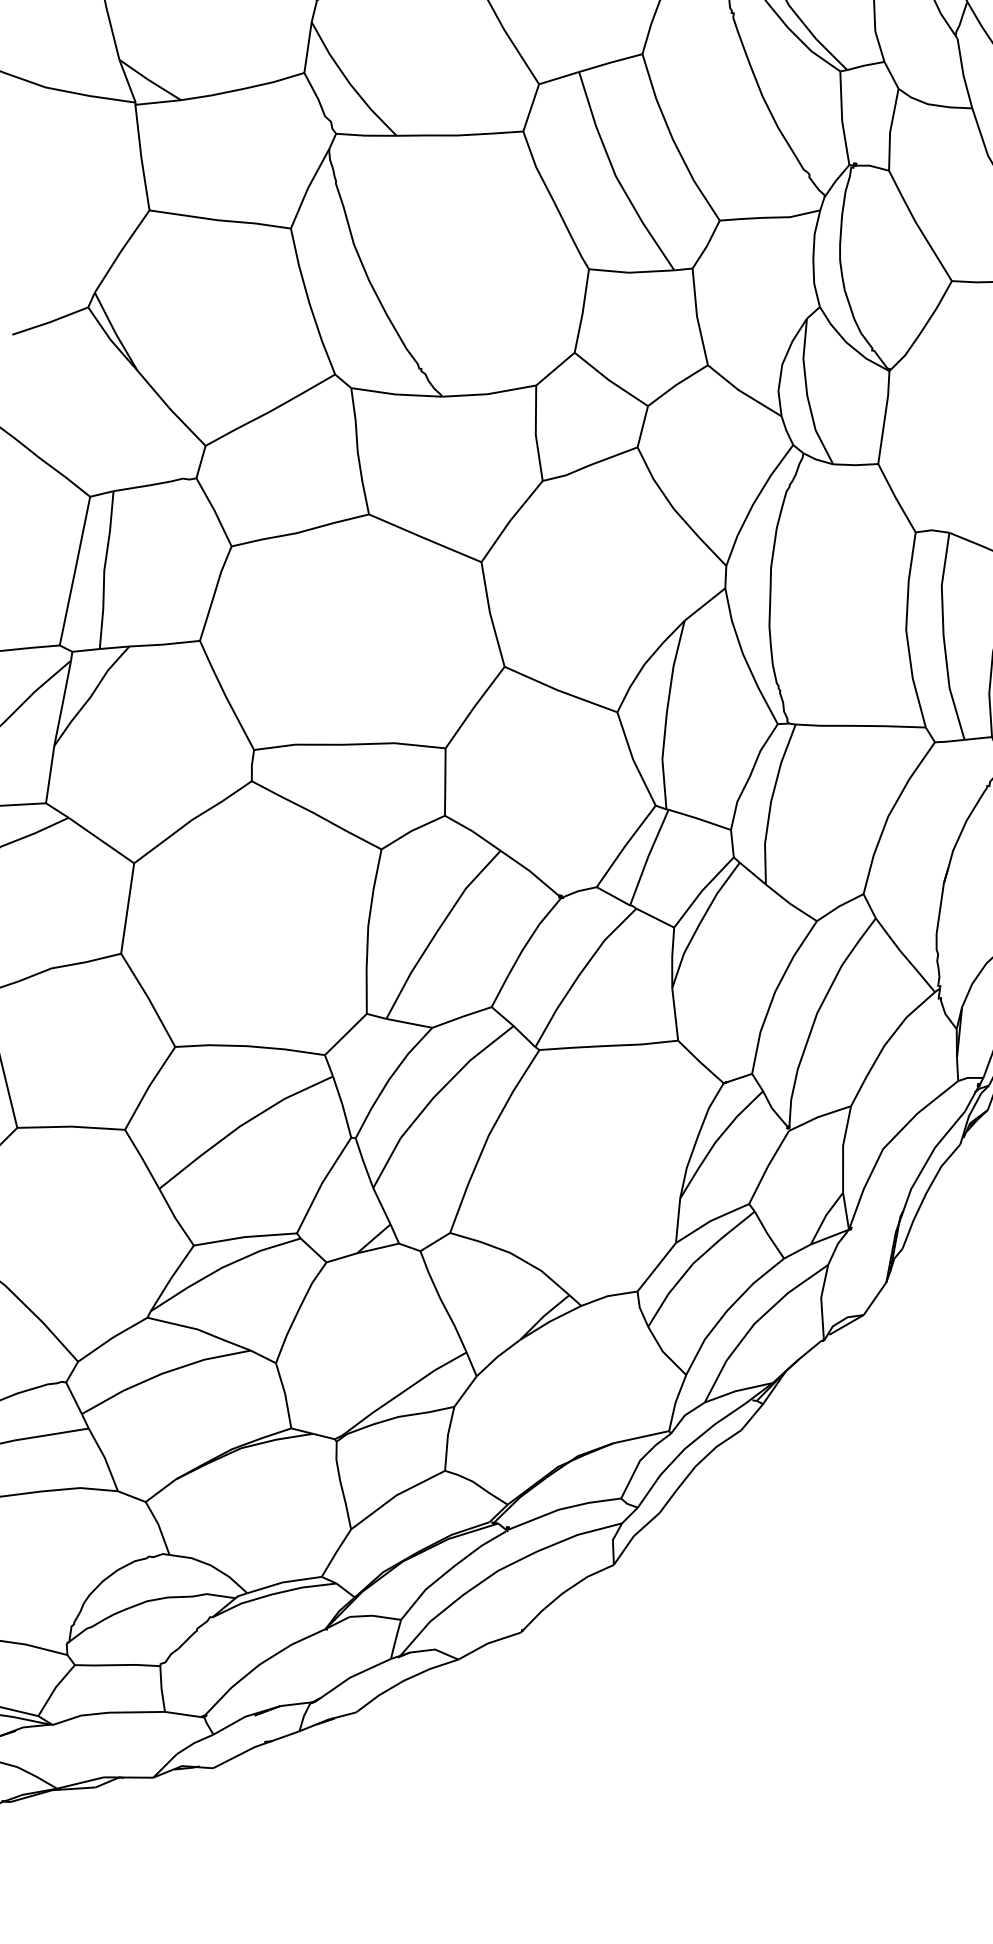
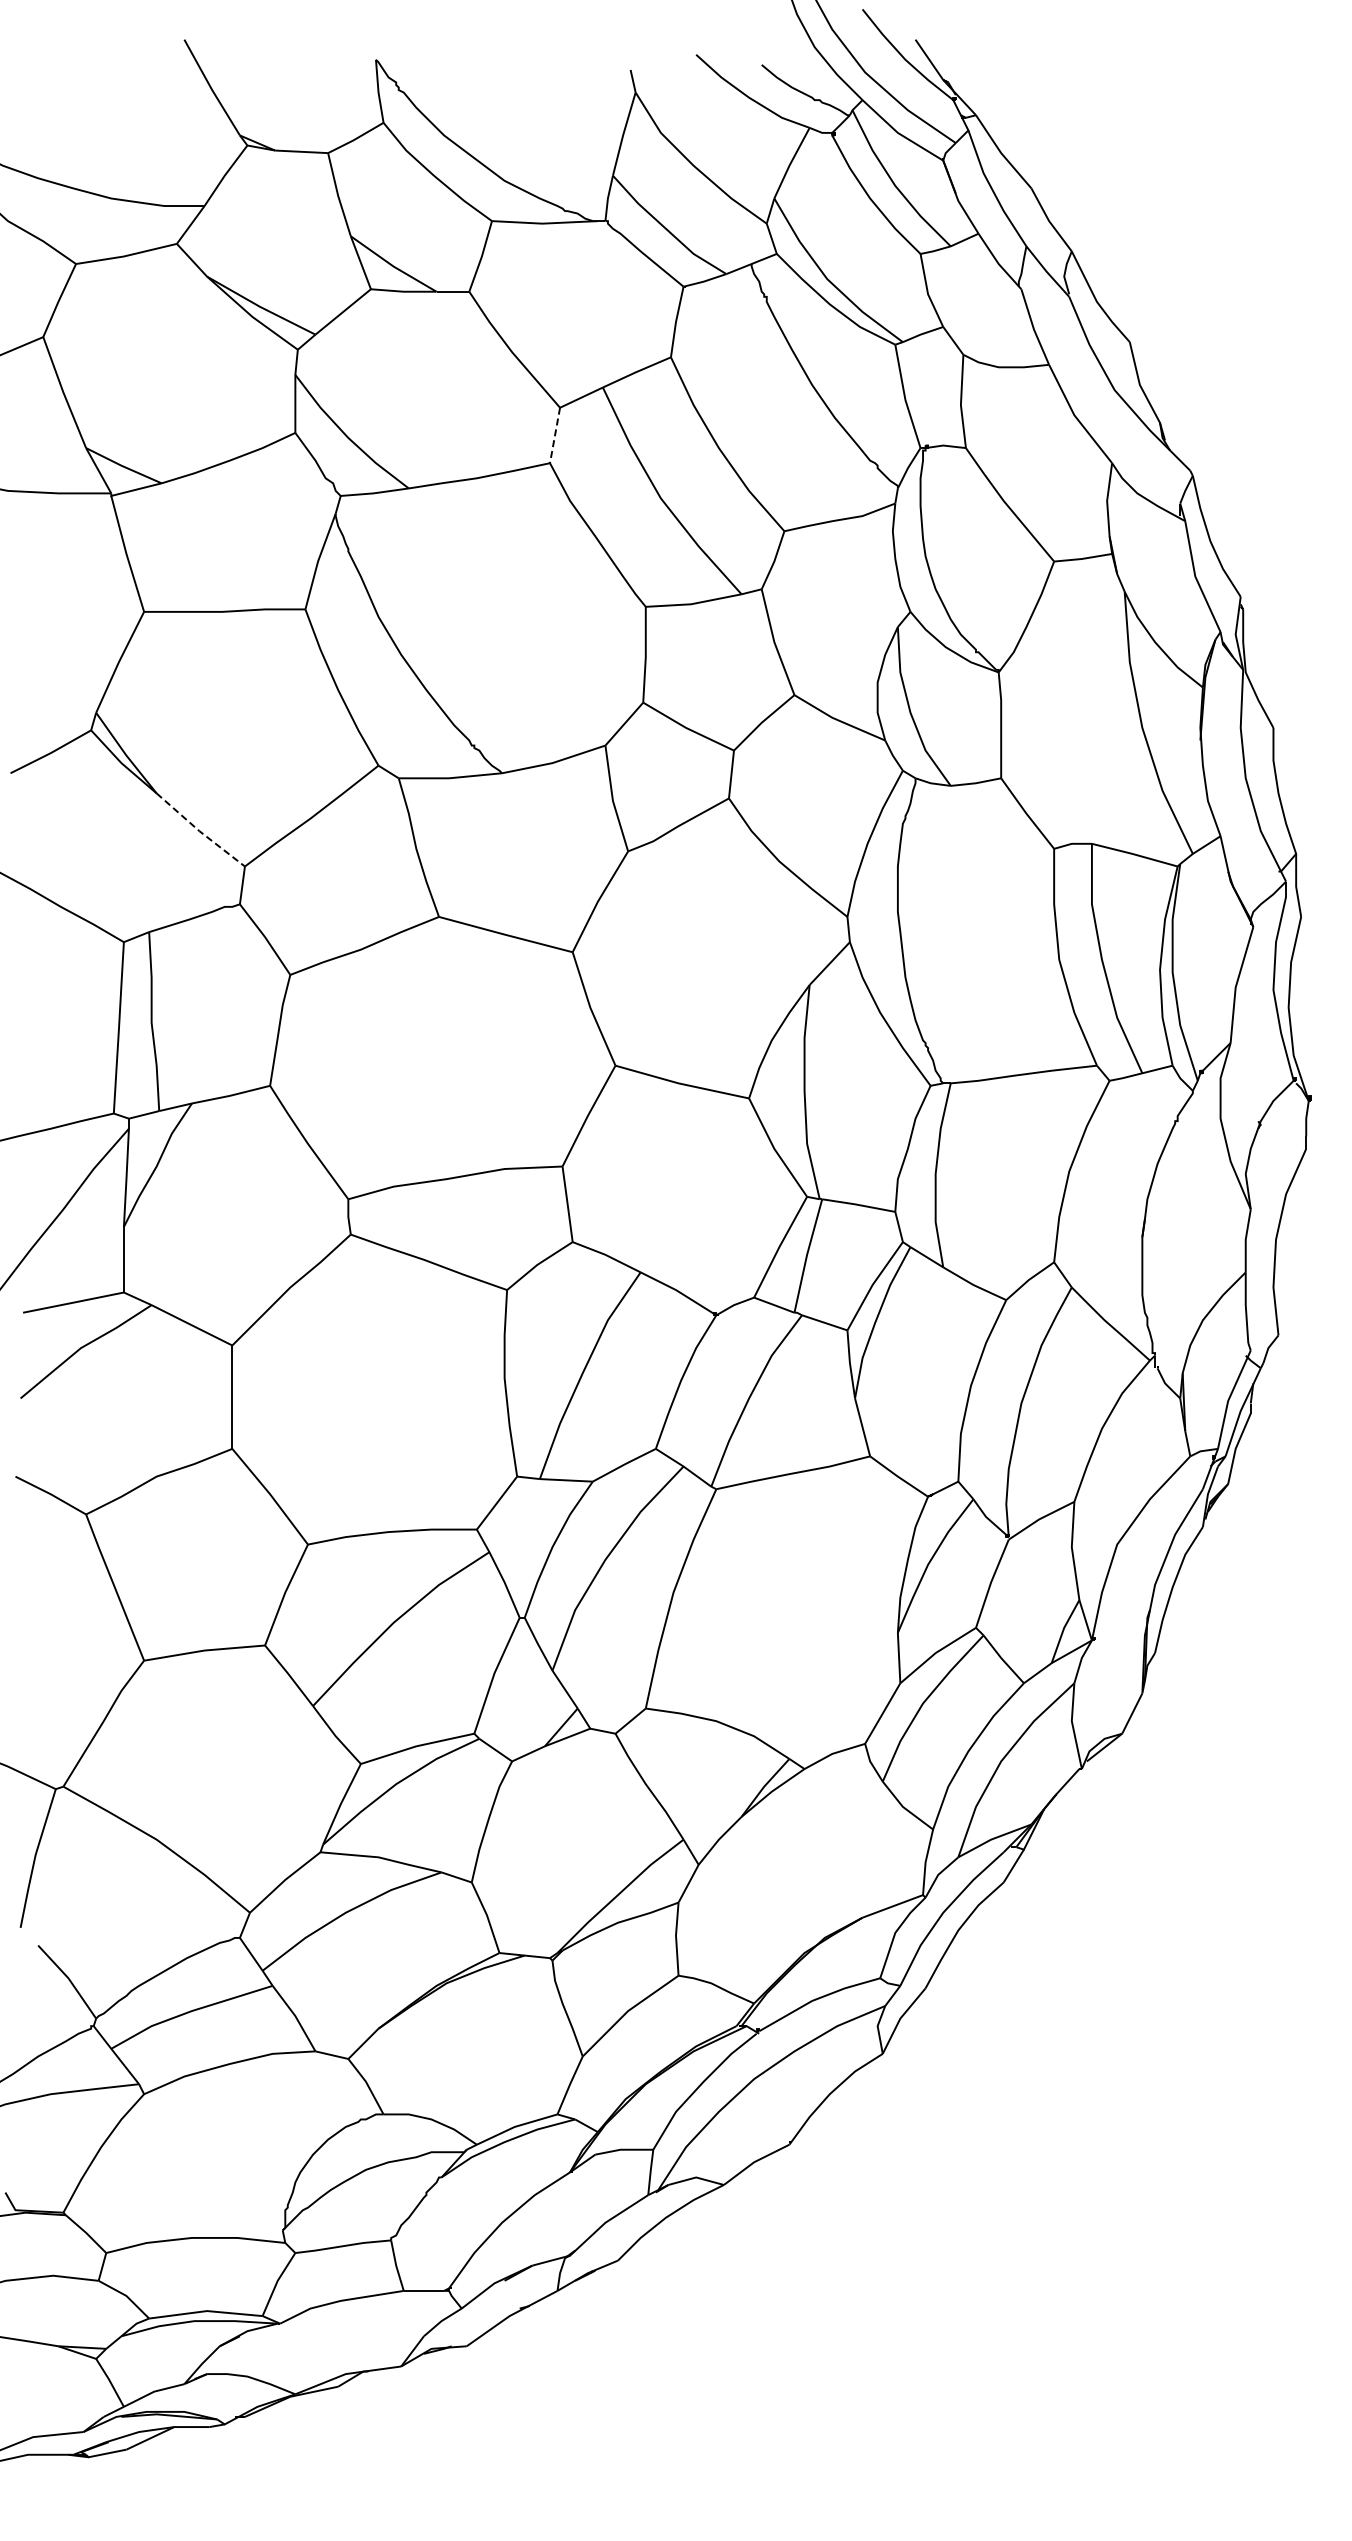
line: (530, 107) -> (554, 435), solid -> dashed
line: (170, 409) -> (199, 831), solid -> dashed

